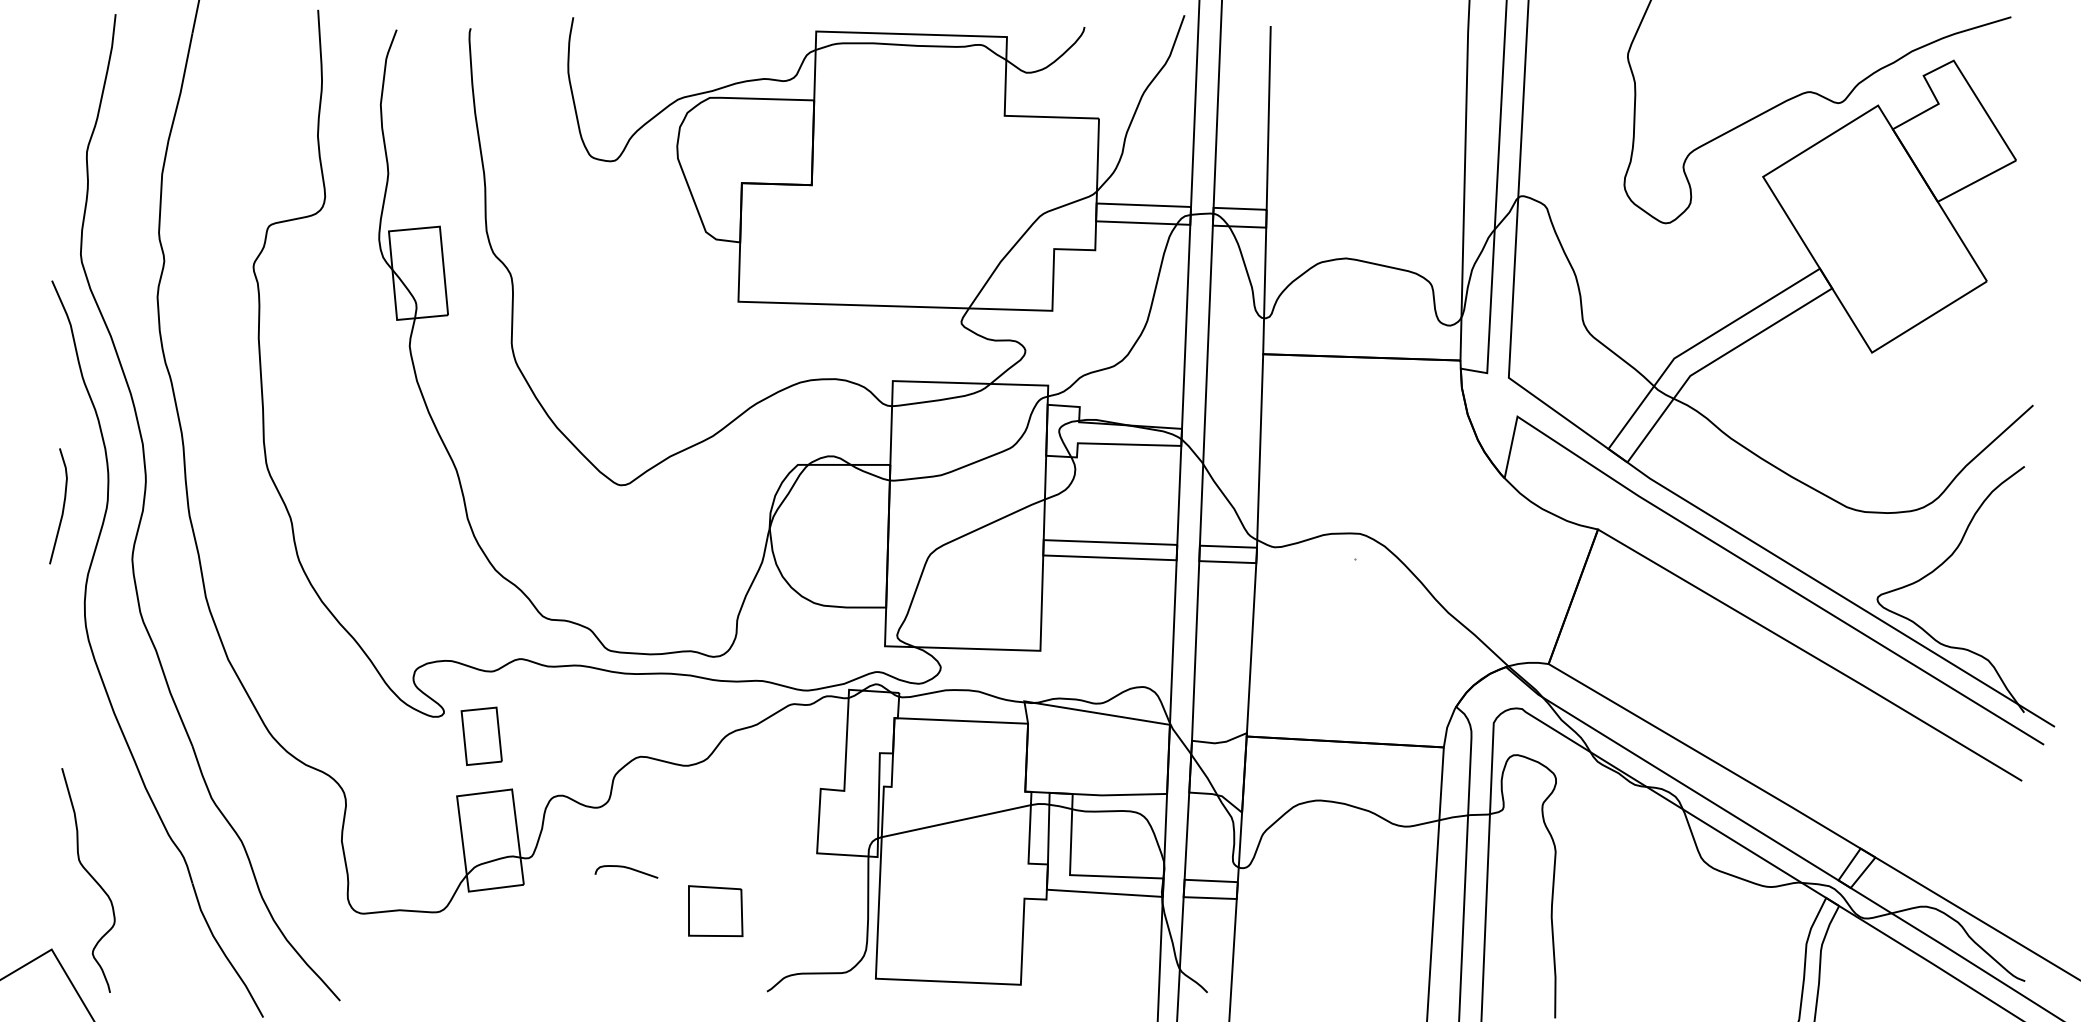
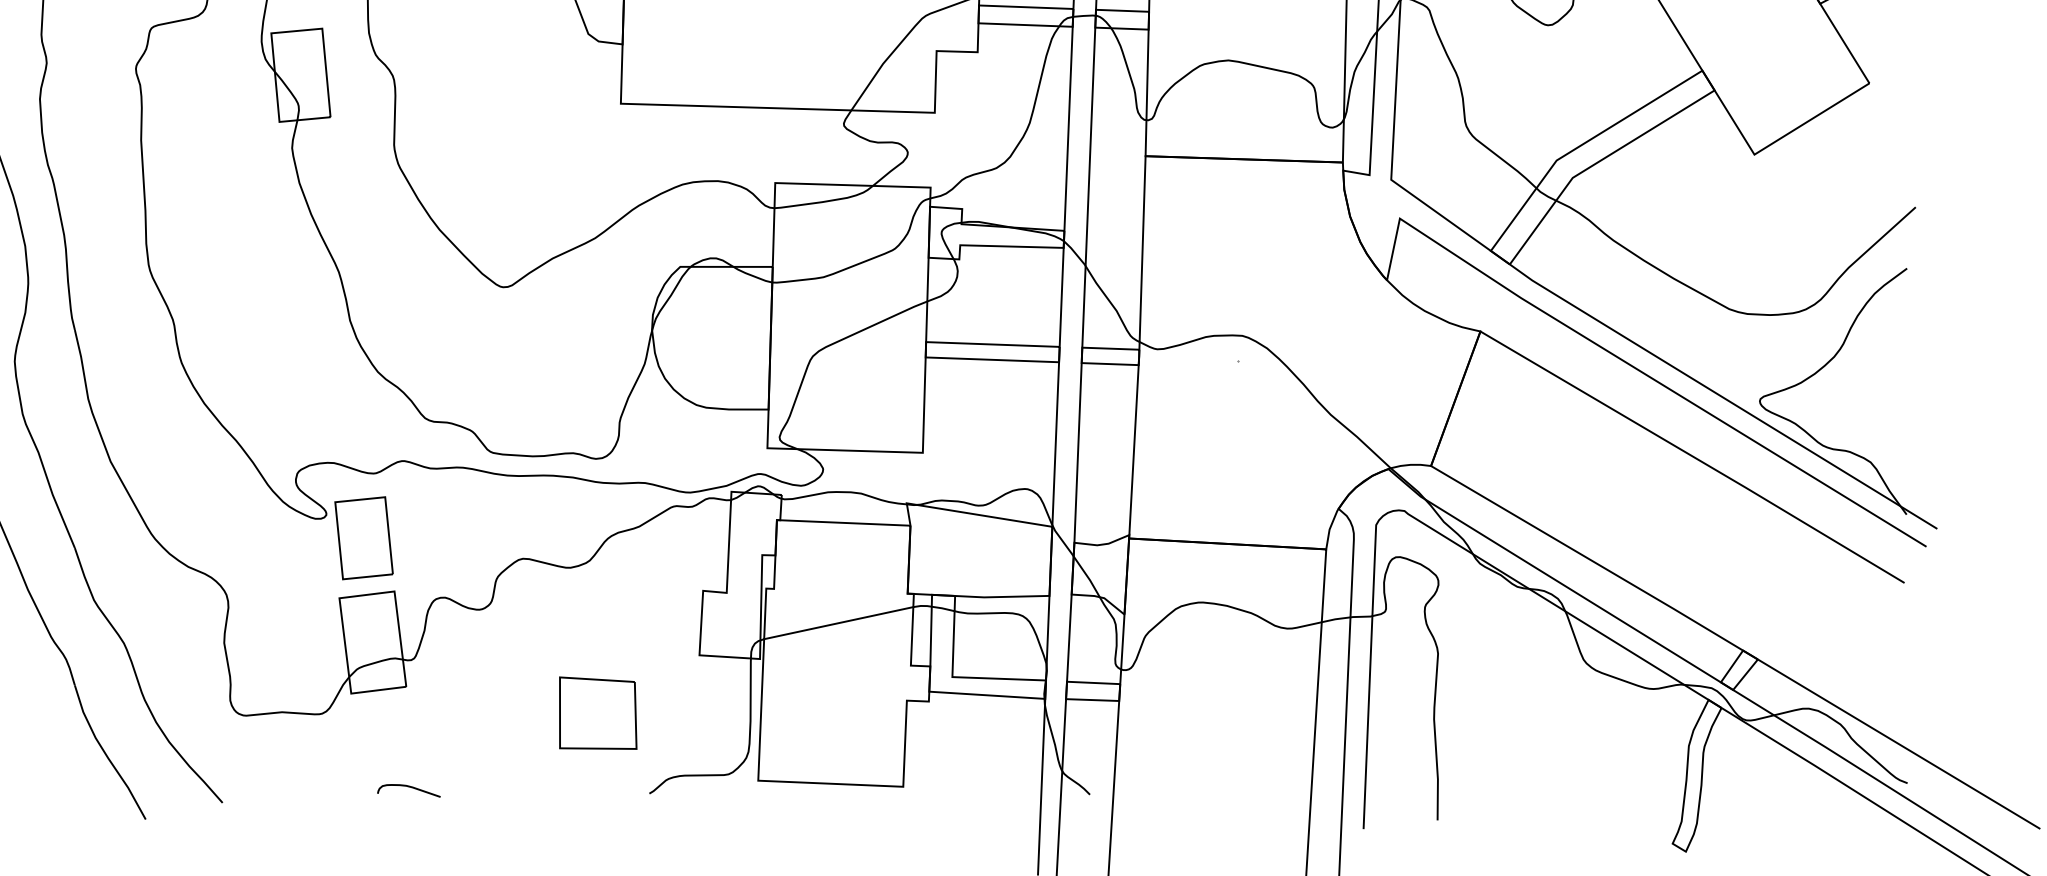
part: (481, 736) -> (363, 538), size x1.43
curve: (626, 868) -> (408, 787), moved
part: (715, 910) -> (597, 712), size x1.43

